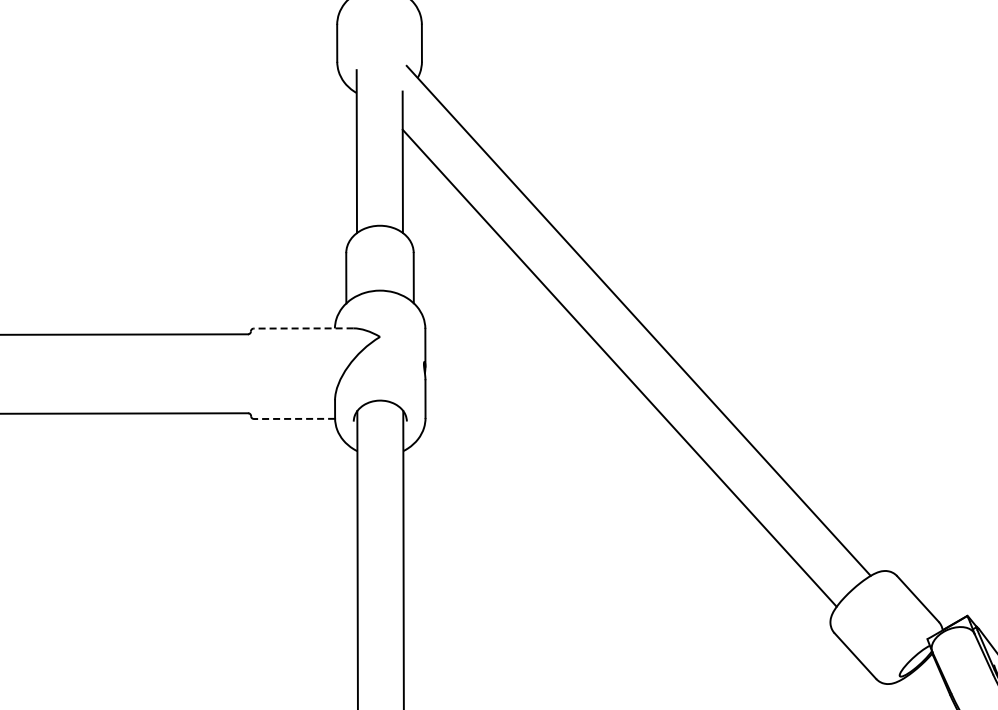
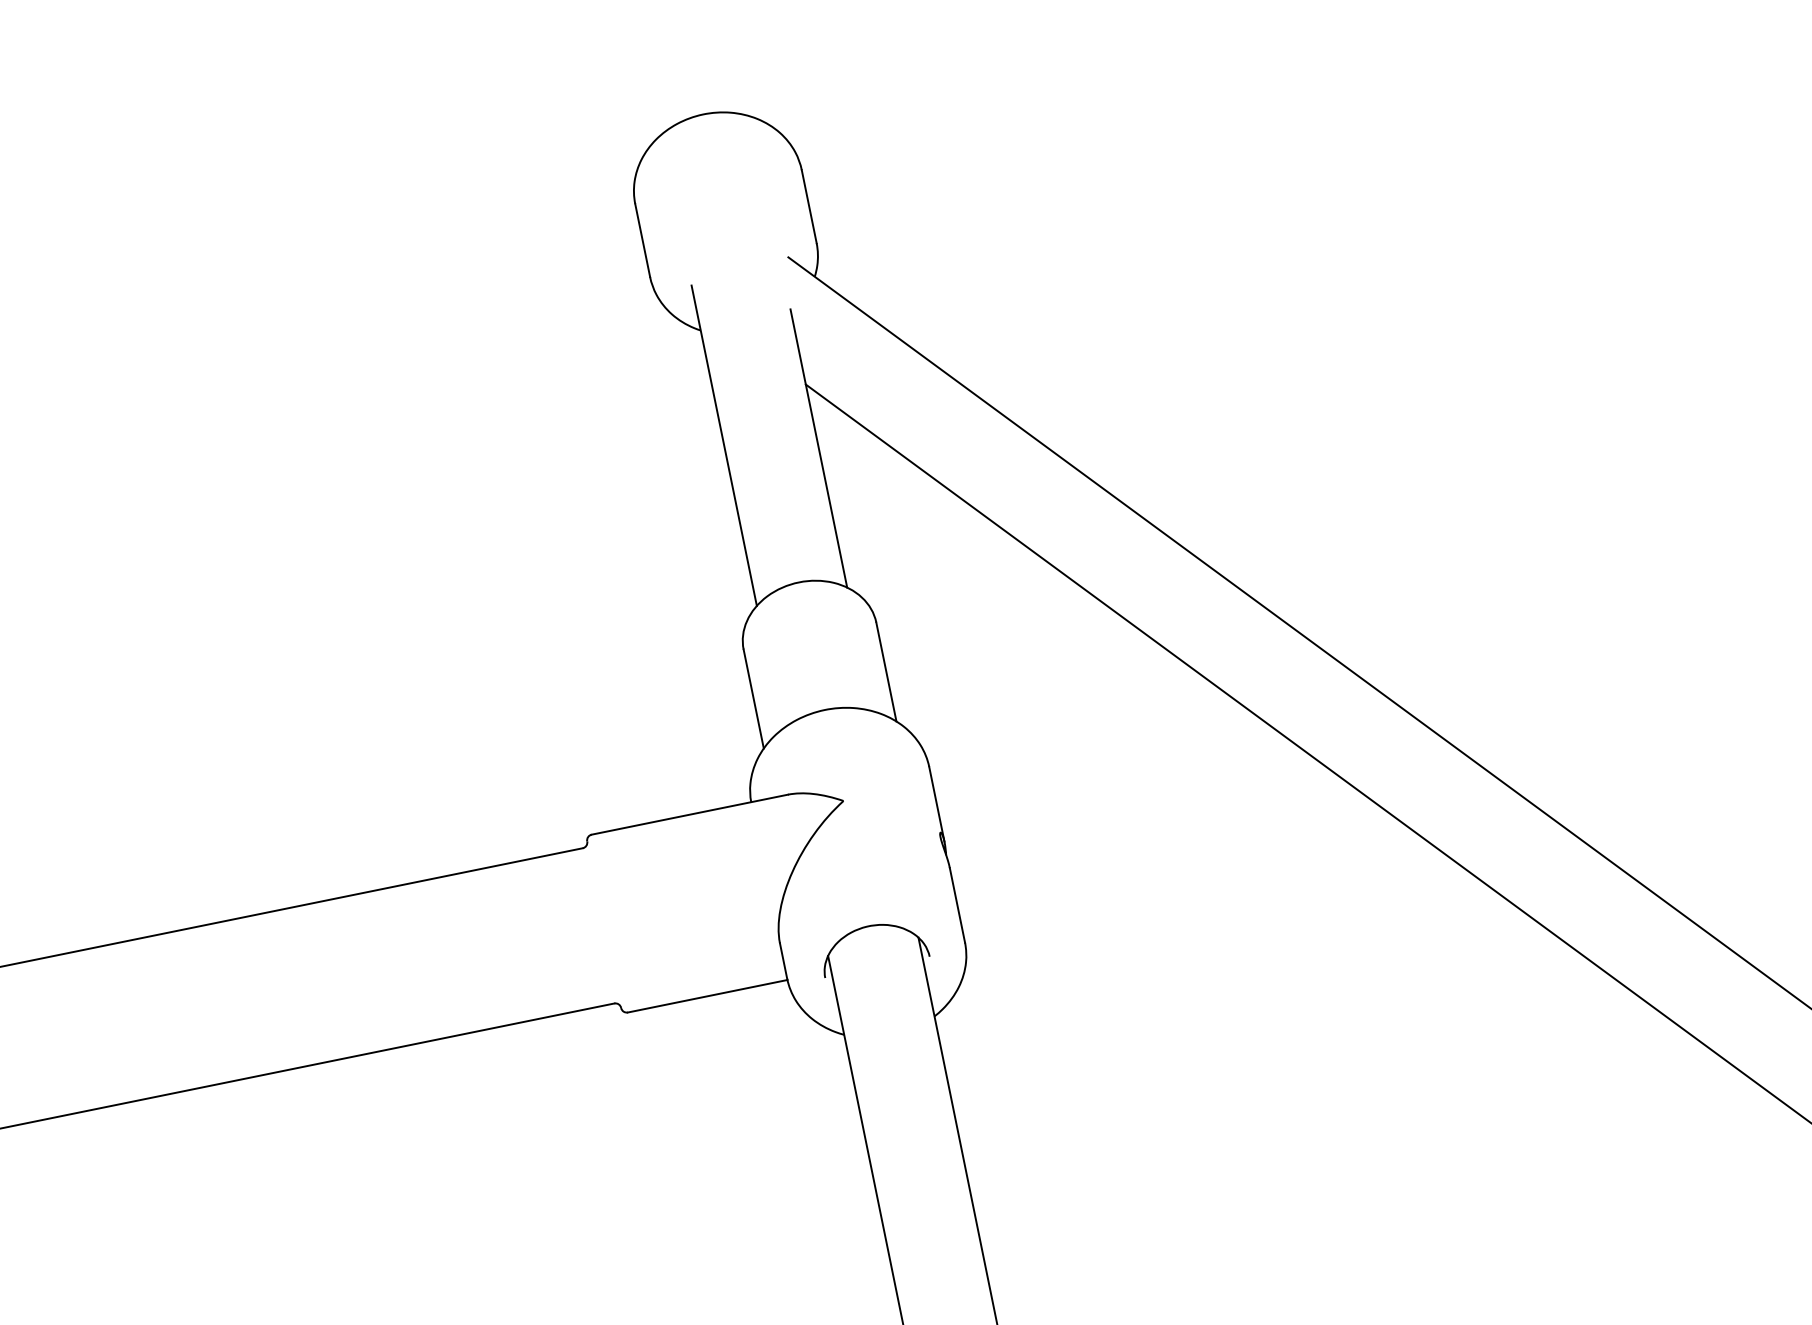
line: (303, 328) -> (689, 814), dashed -> solid
line: (294, 418) -> (707, 995), dashed -> solid

